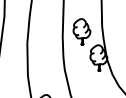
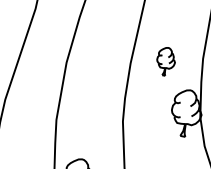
part: (81, 31) -> (165, 60), size x0.6

